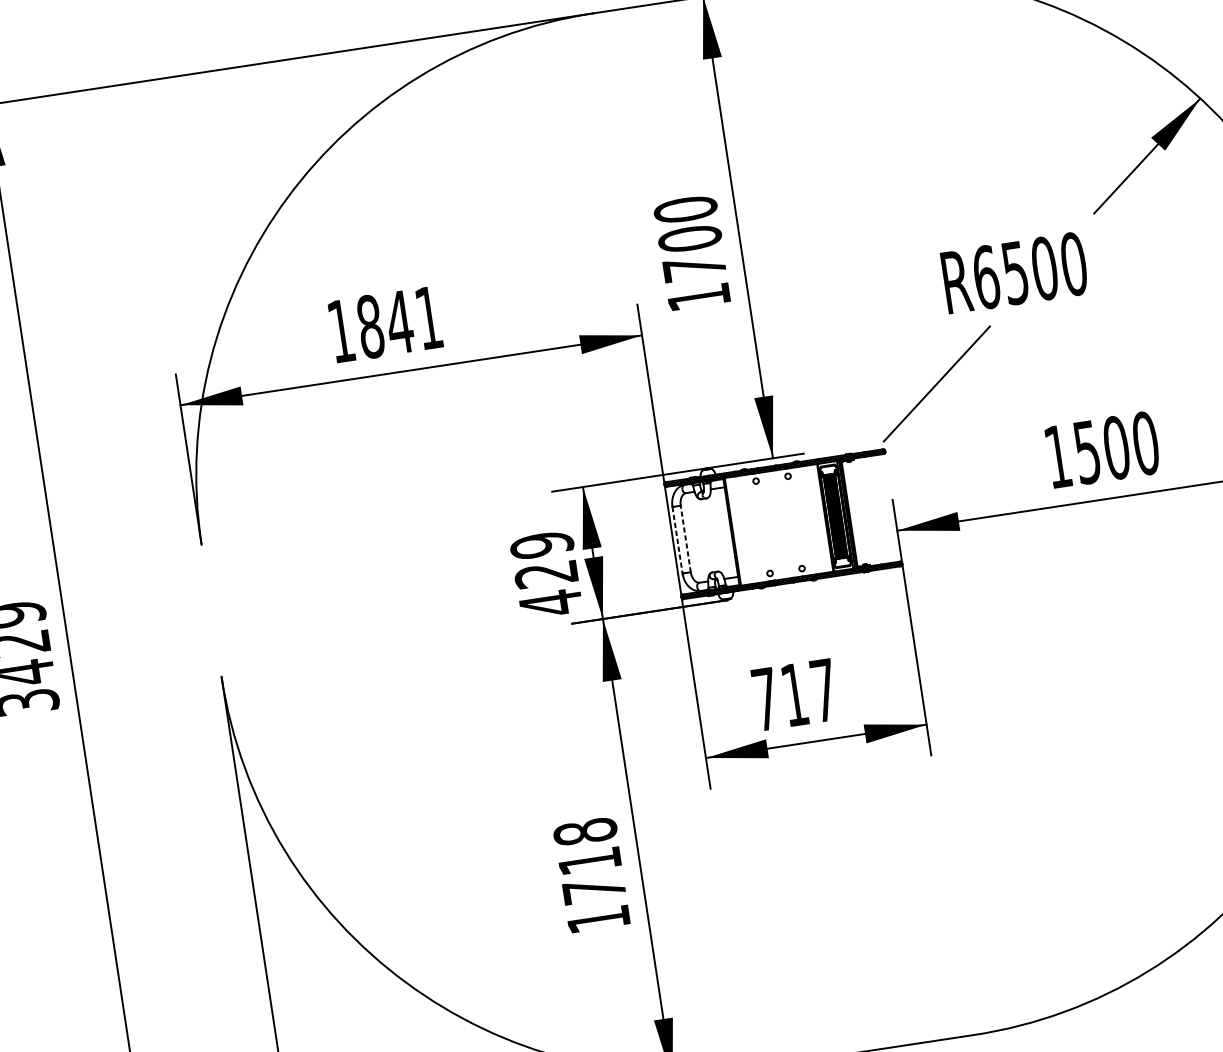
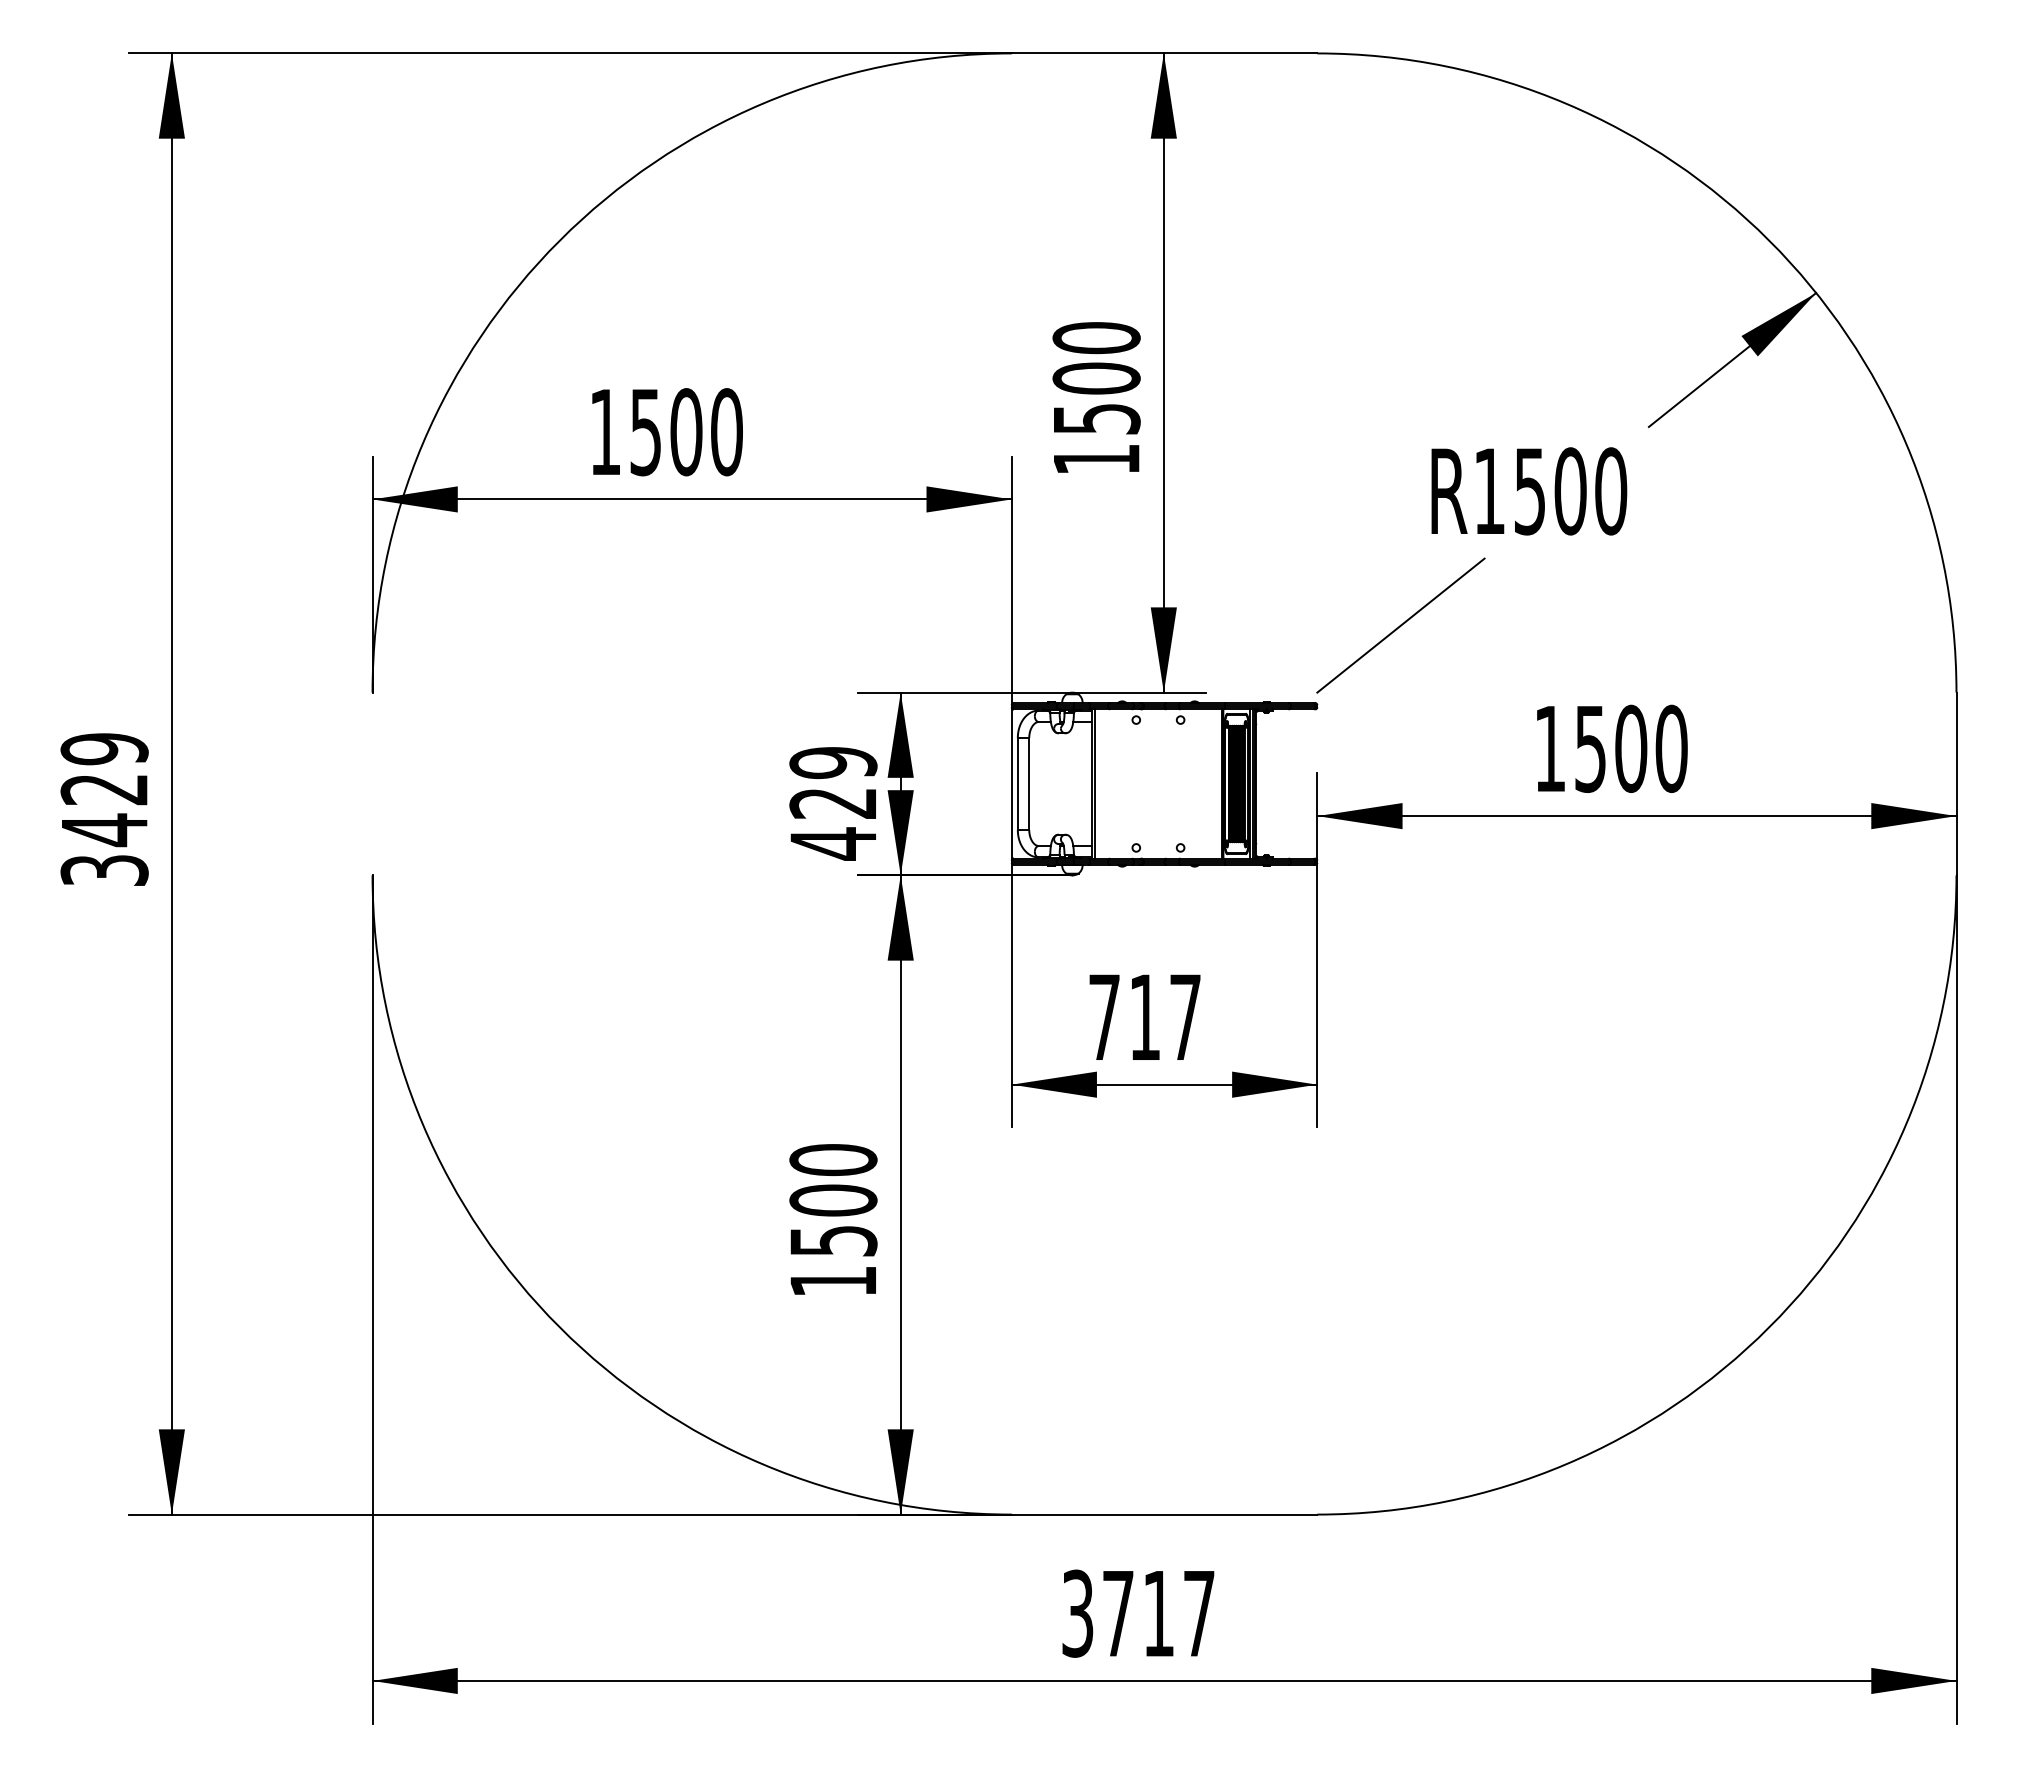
text: (695, 268) -> (1097, 419), 1700 -> 1500
text: (986, 277) -> (1489, 491), R6500 -> R1500
text: (399, 322) -> (686, 432), 1841 -> 1500
line: (685, 538) -> (1029, 783), dashed -> solid
line: (677, 540) -> (1017, 784), dashed -> solid
text: (589, 861) -> (833, 1200), 1718 -> 1500

